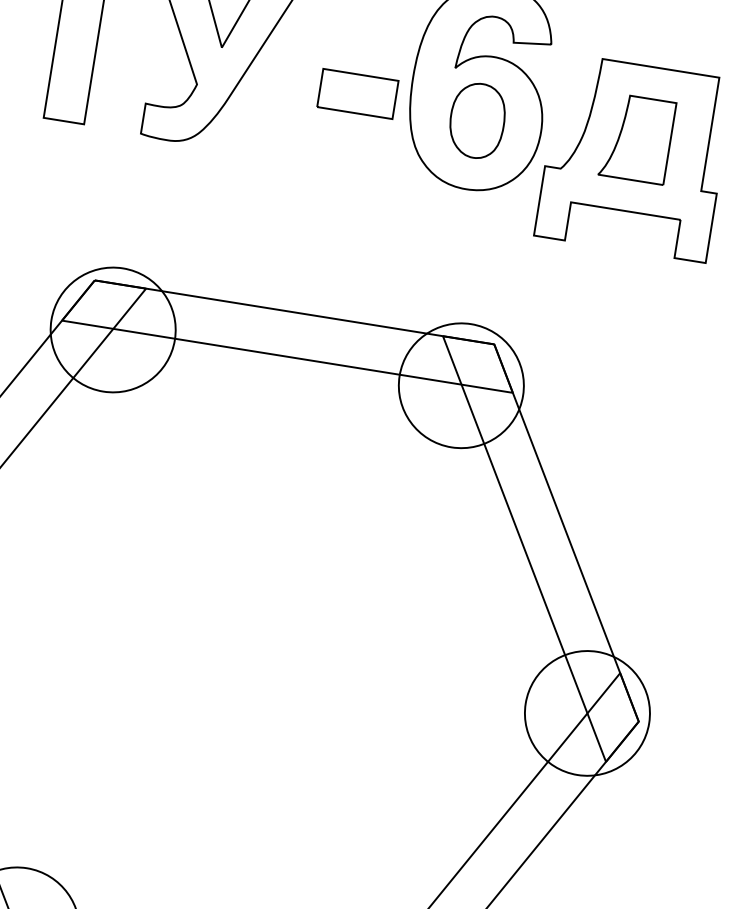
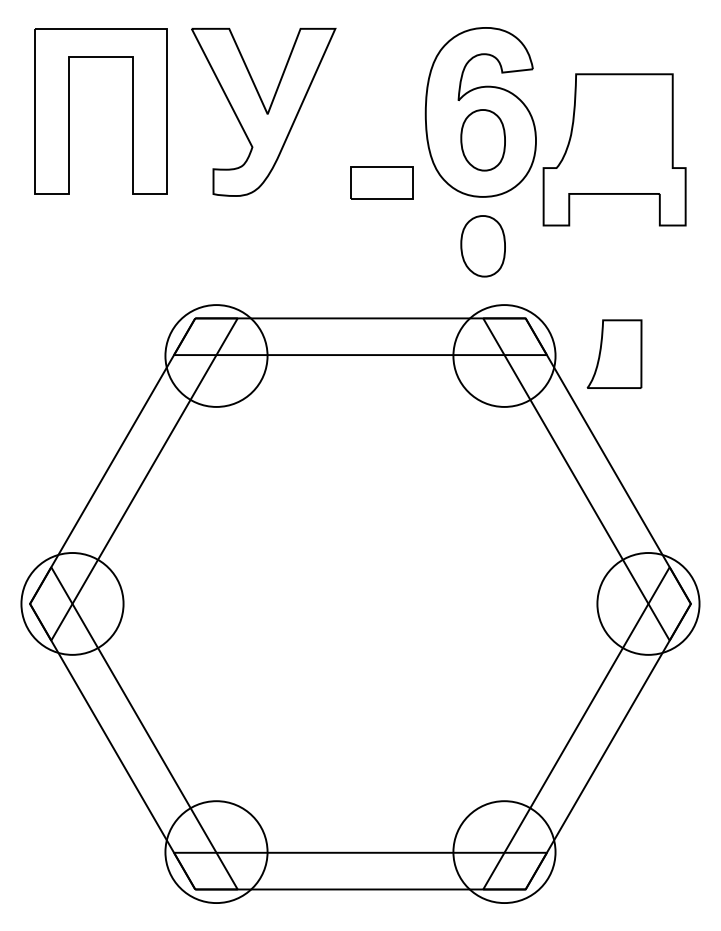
part: (356, 93) -> (381, 182), moved
part: (637, 138) -> (614, 353), moved
part: (456, 249) -> (482, 246), added

